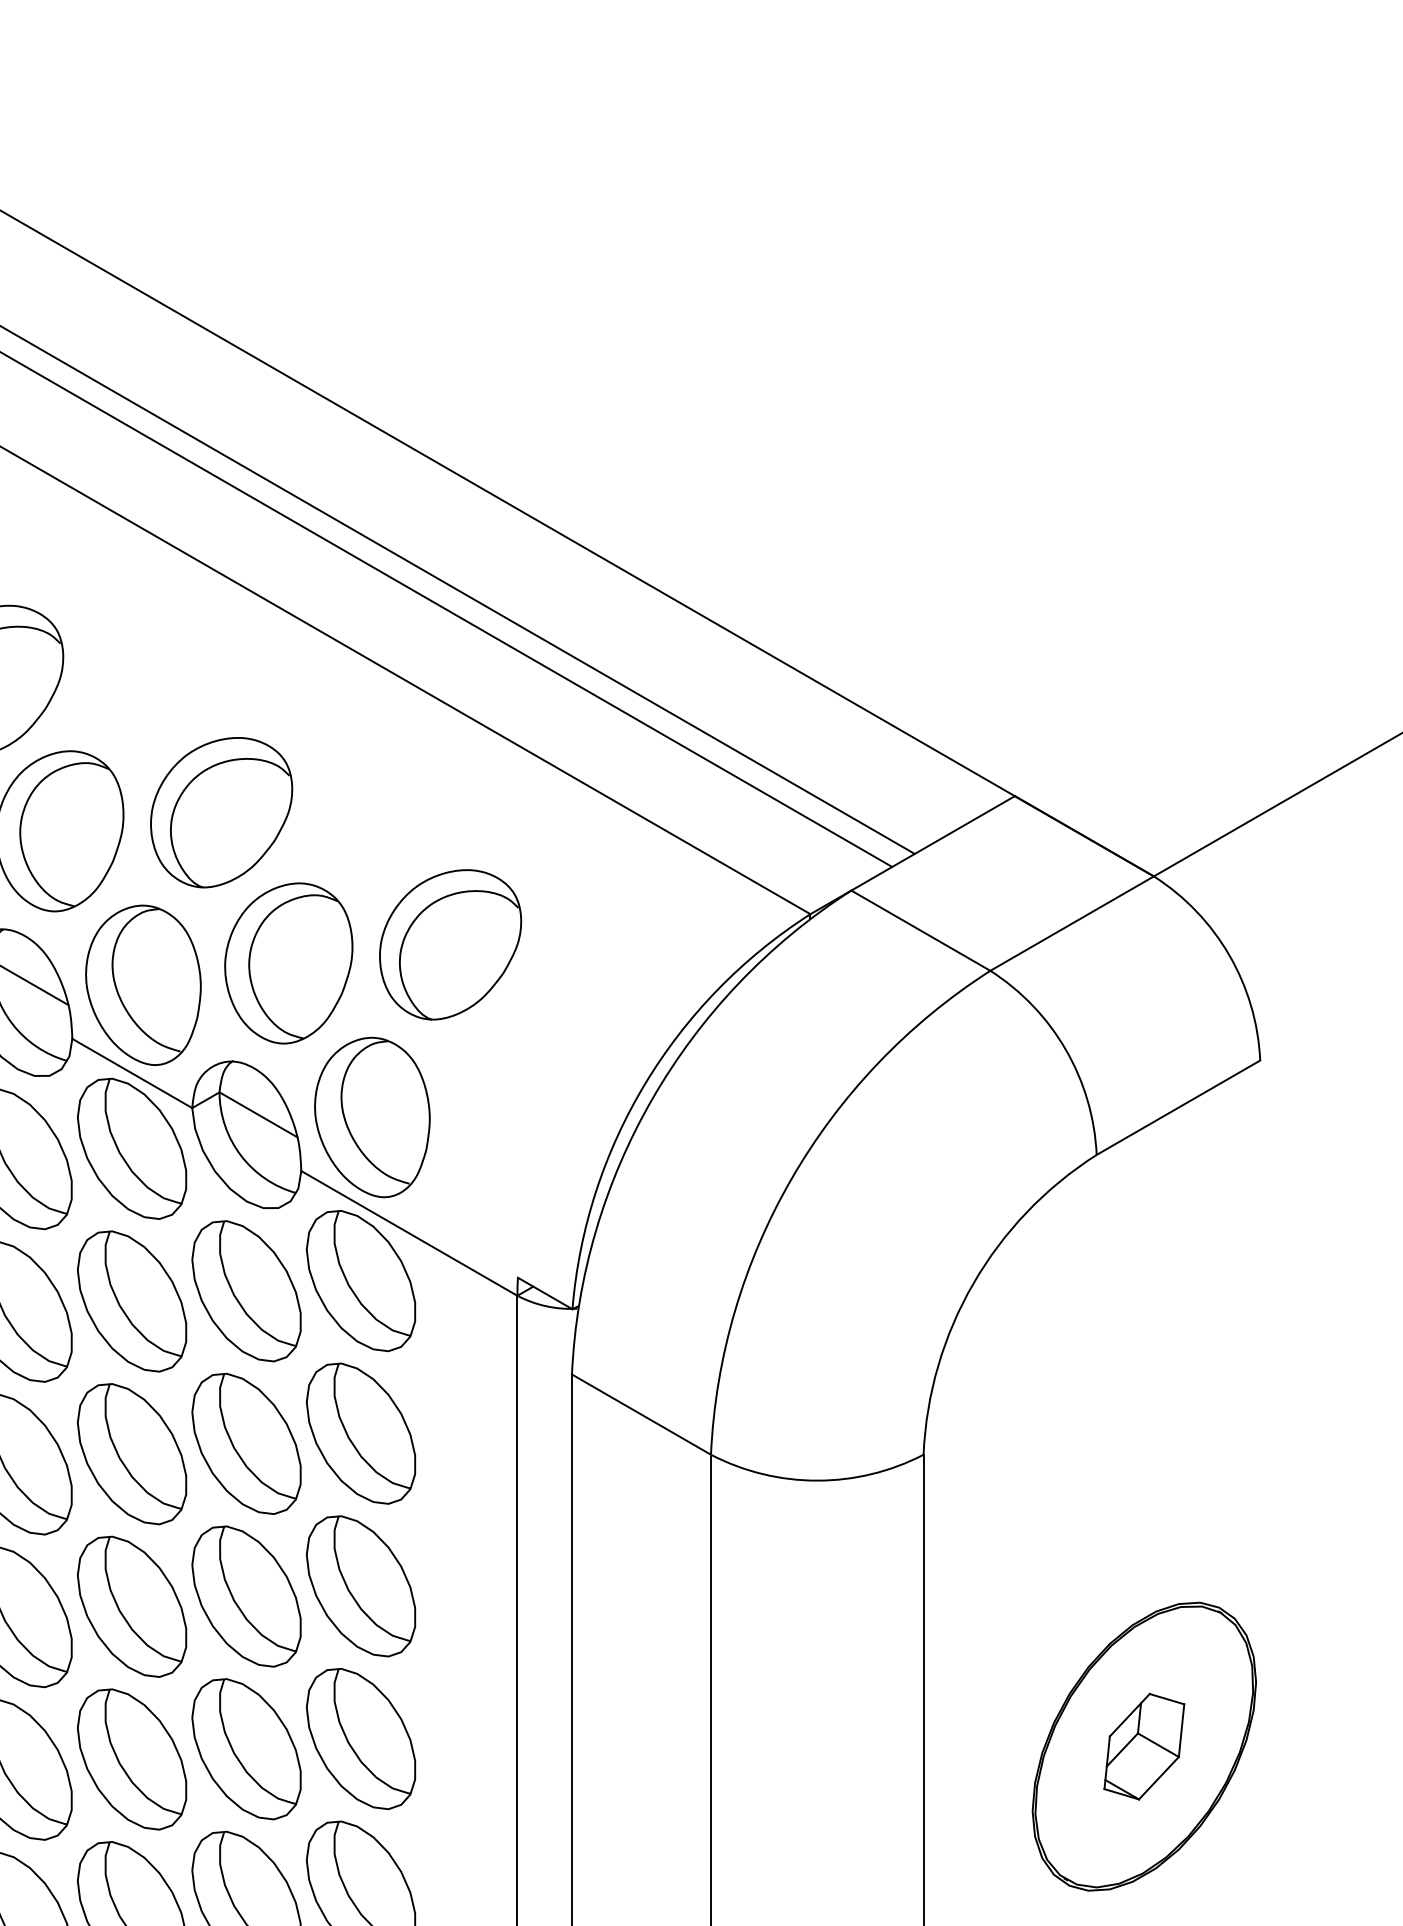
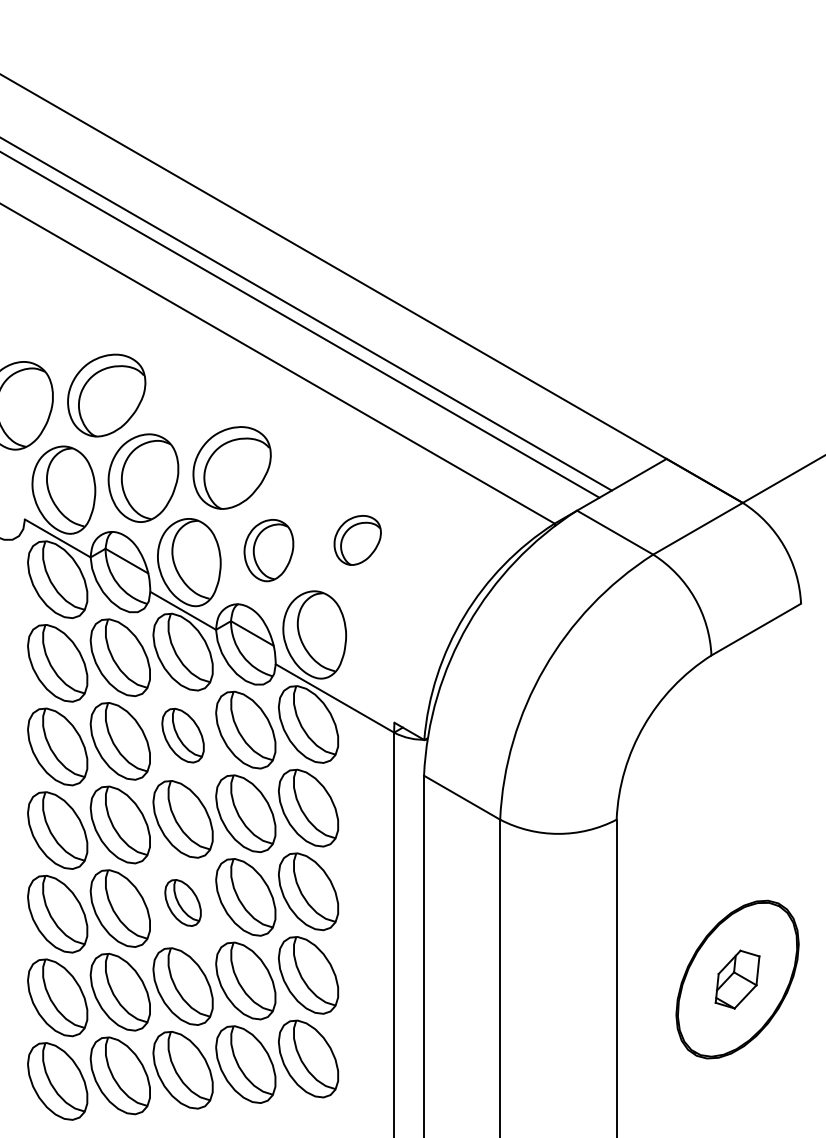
part: (450, 945) -> (357, 540), size x0.6
part: (288, 963) -> (268, 550), size x0.7
part: (131, 1301) -> (182, 735), size x0.7
part: (131, 1605) -> (182, 902), size x0.6

